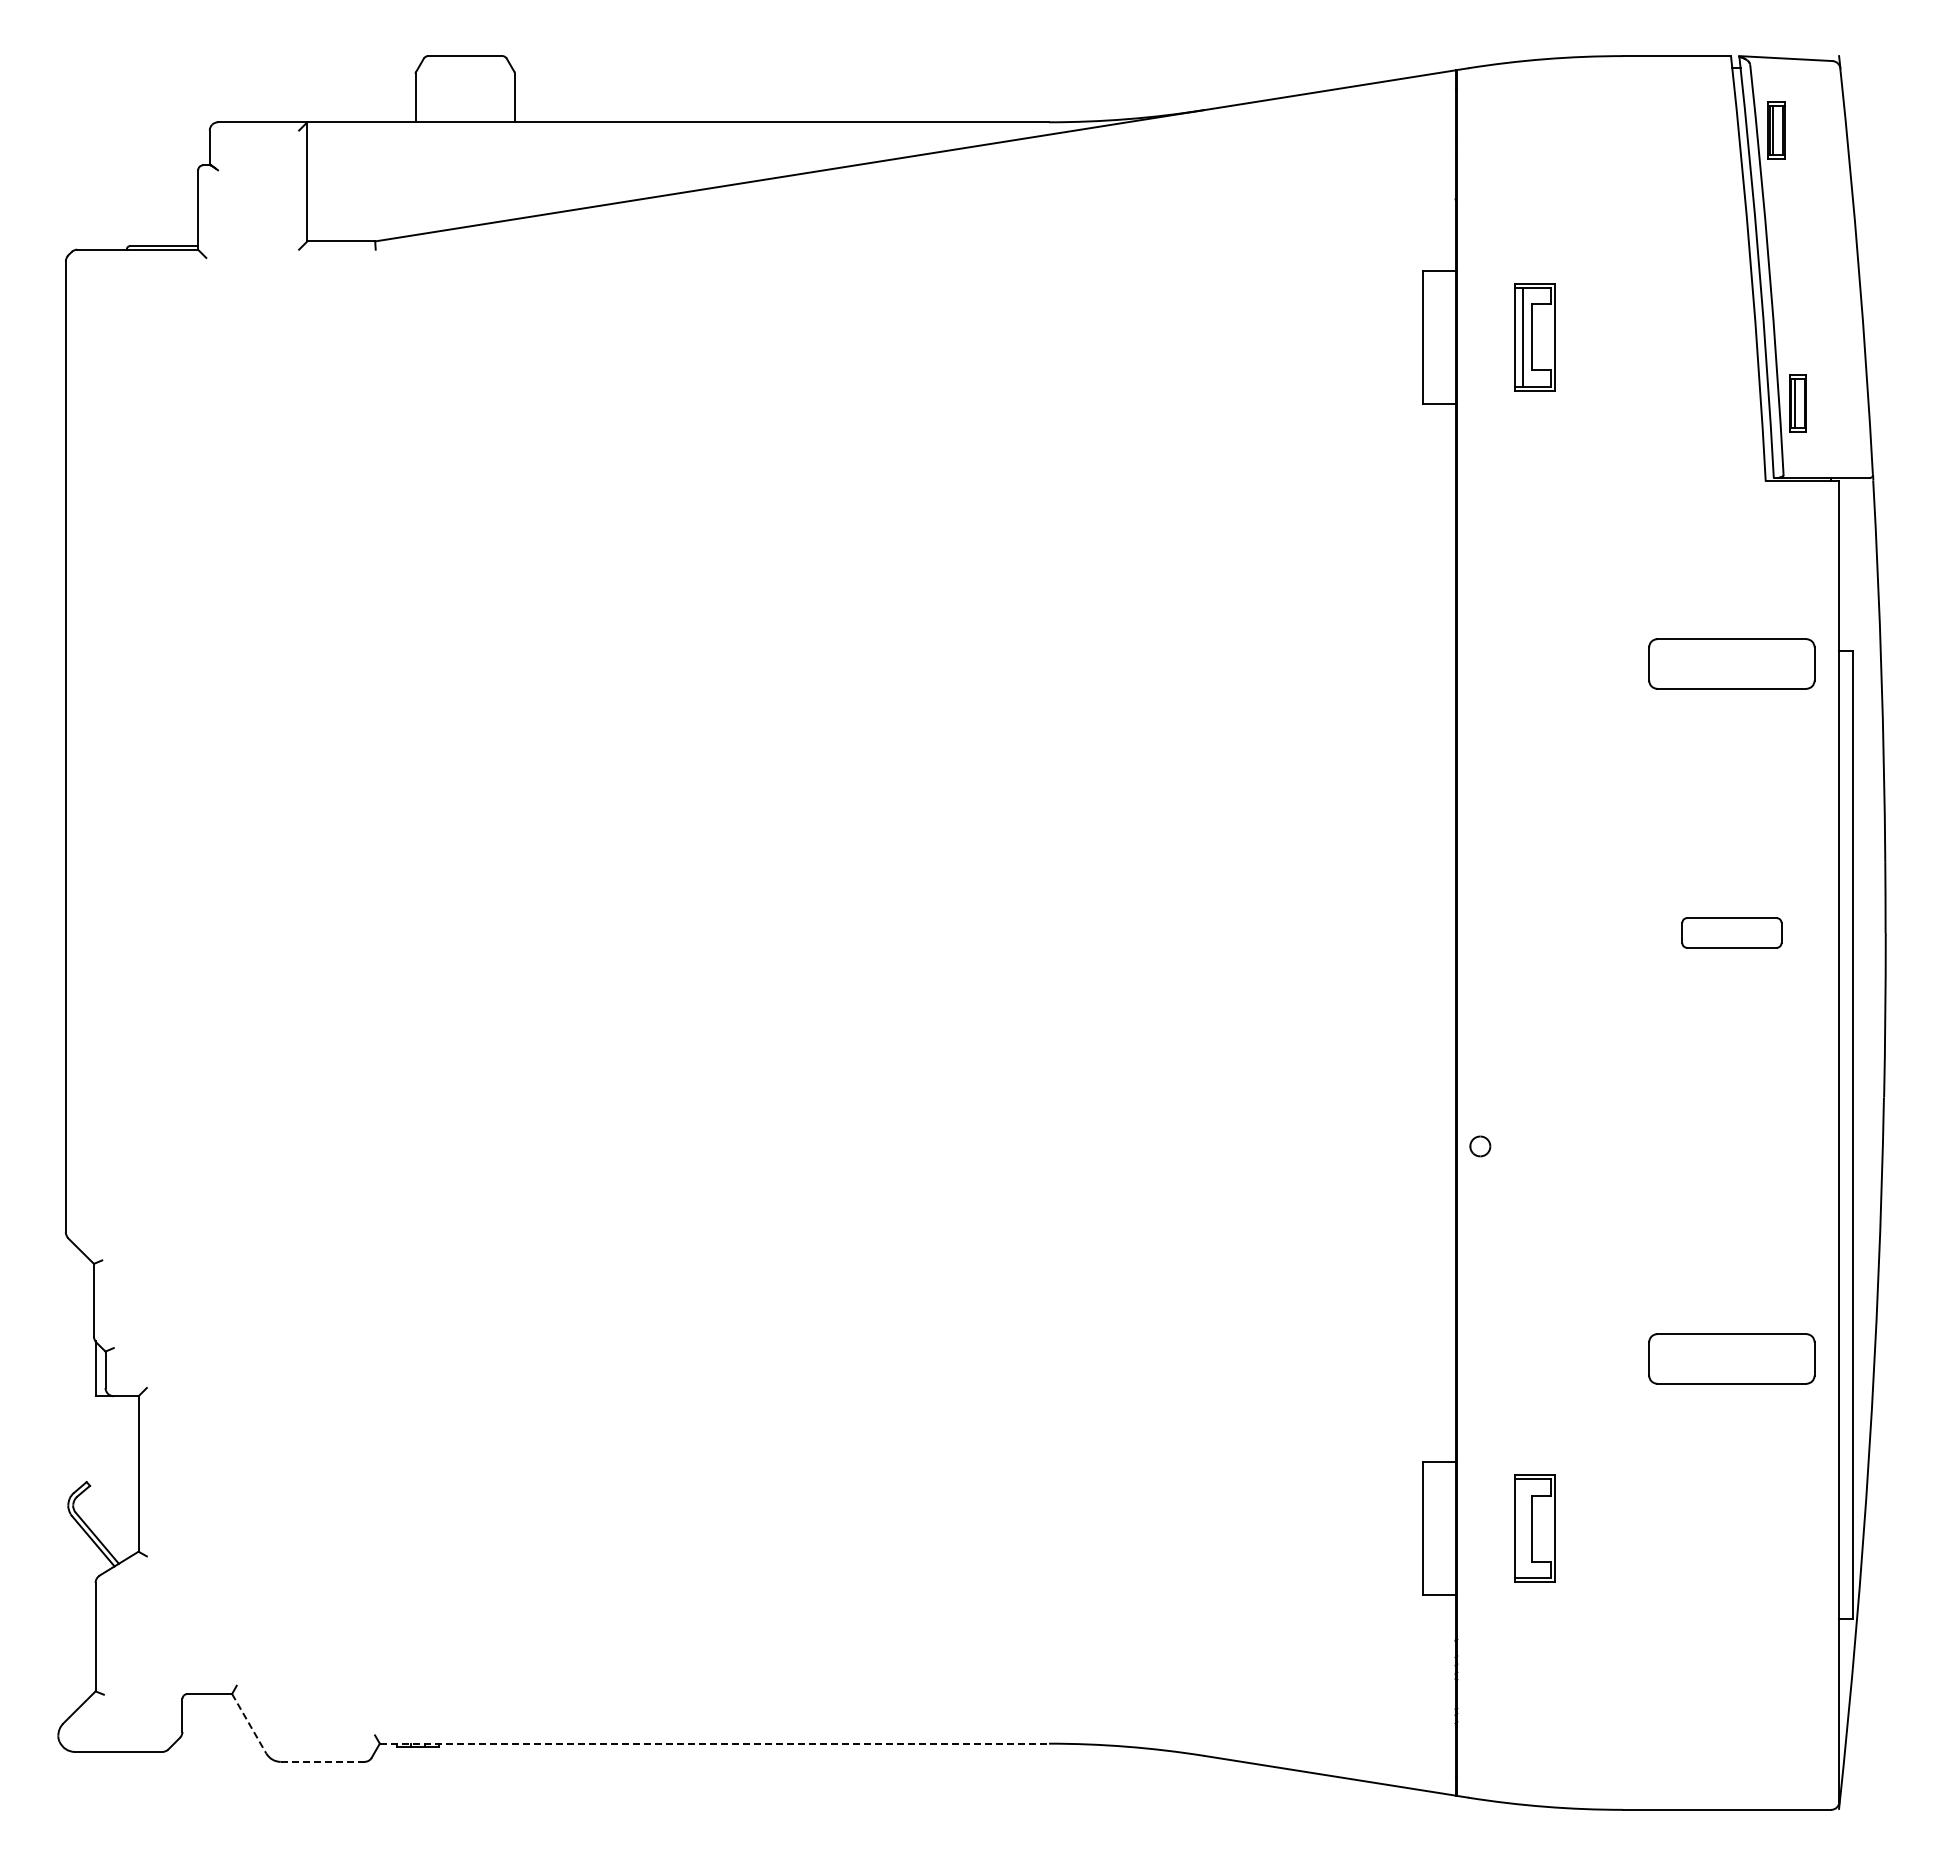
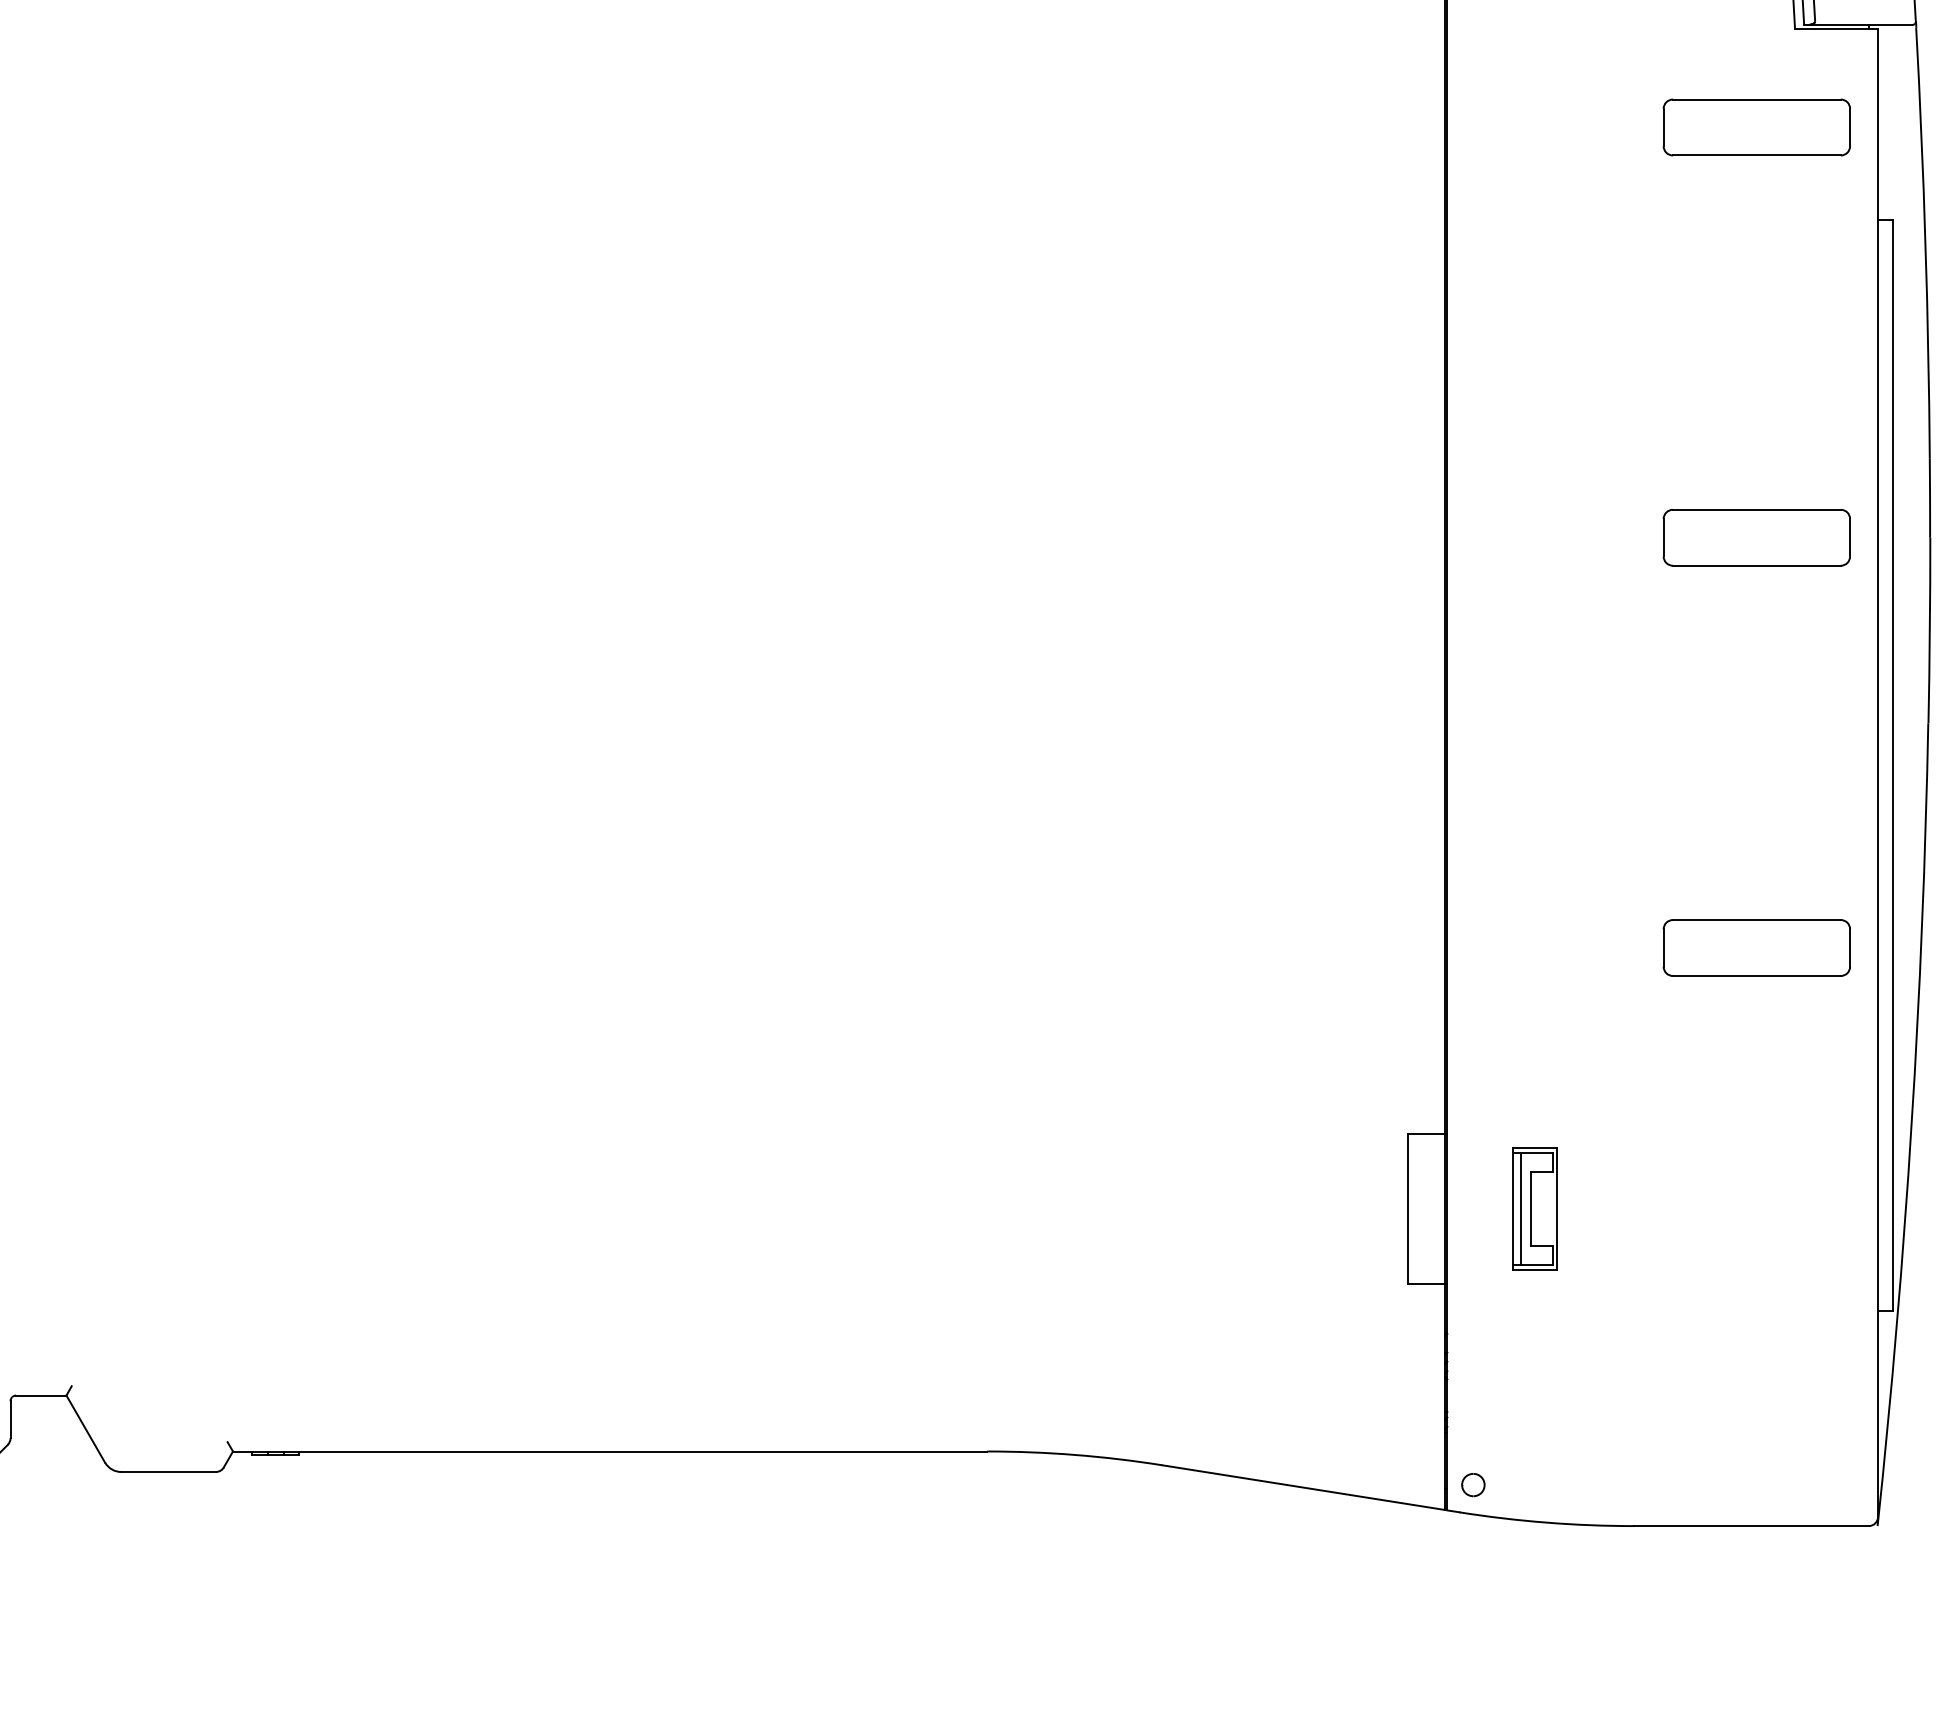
part: (1731, 663) -> (1756, 126), moved
part: (1731, 932) -> (1756, 537), size x1.67
part: (1480, 1146) -> (1473, 1485), moved
part: (1731, 1358) -> (1756, 947), moved
line: (1522, 1528) -> (1520, 1208), added
line: (249, 1724) -> (86, 1429), dashed -> solid
line: (714, 1743) -> (610, 1451), dashed -> solid
line: (322, 1761) -> (168, 1471), dashed -> solid

